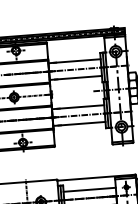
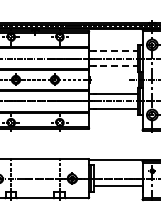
line: (74, 60) -> (113, 50), solid -> dashed
line: (76, 78) -> (113, 66), solid -> dashed
line: (88, 189) -> (117, 170), removed

